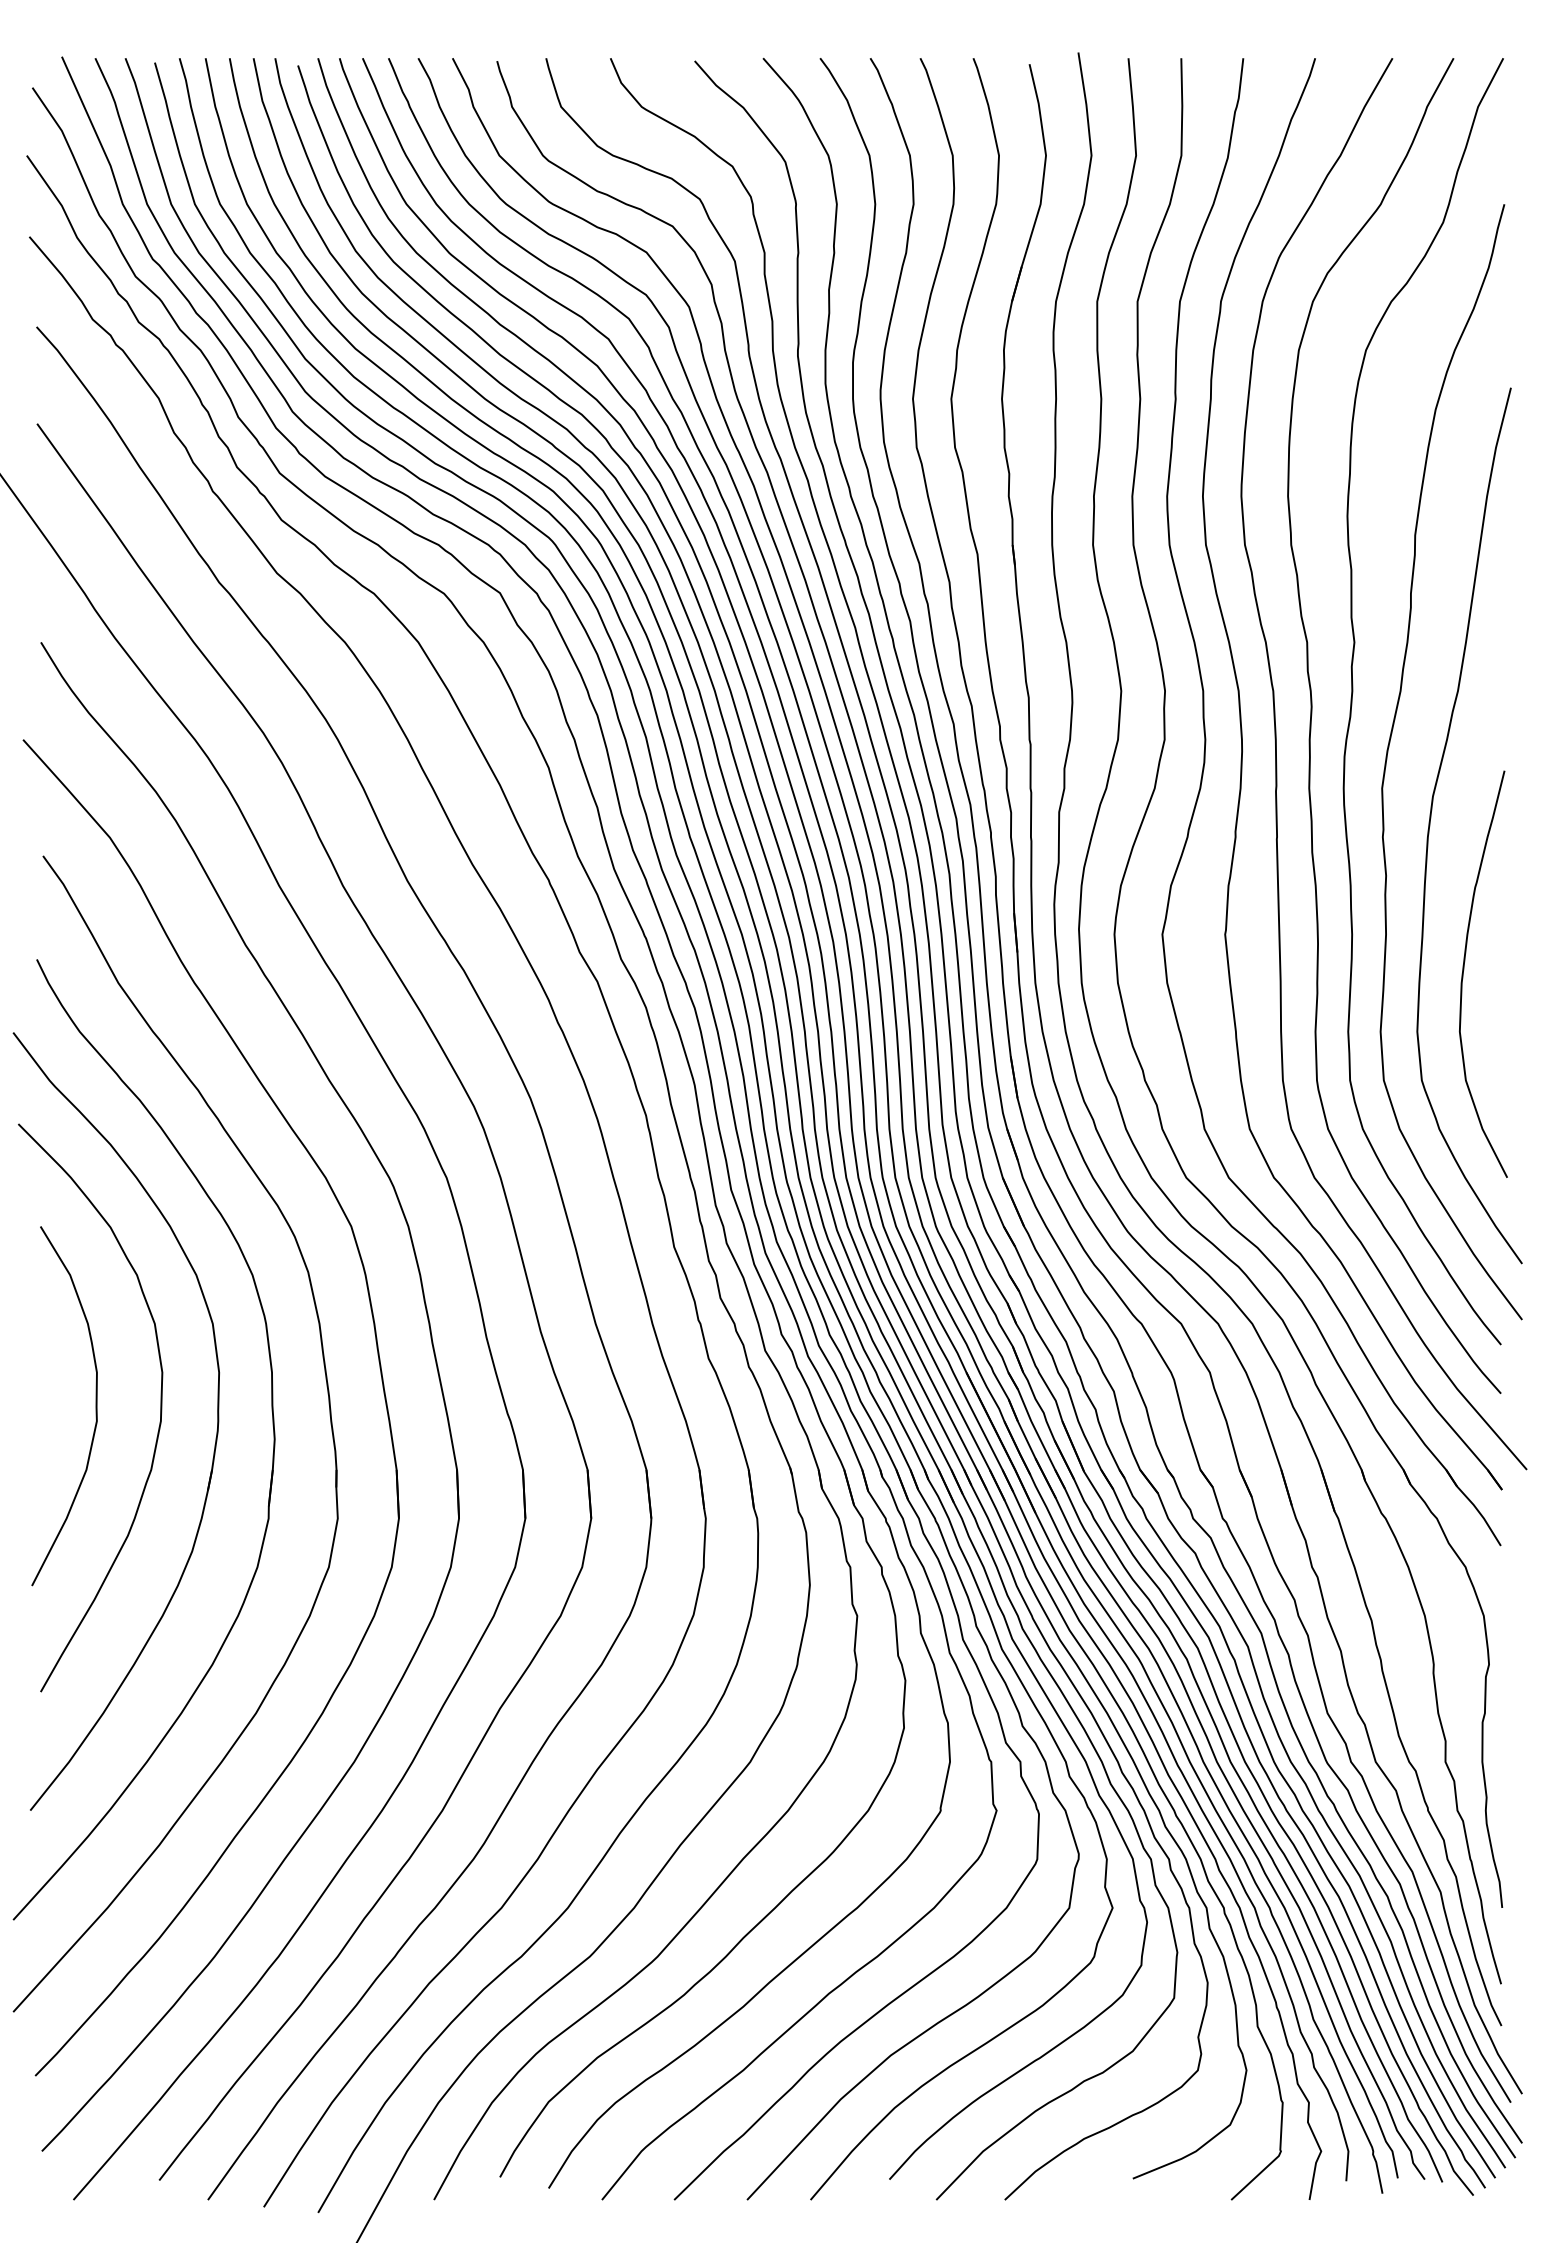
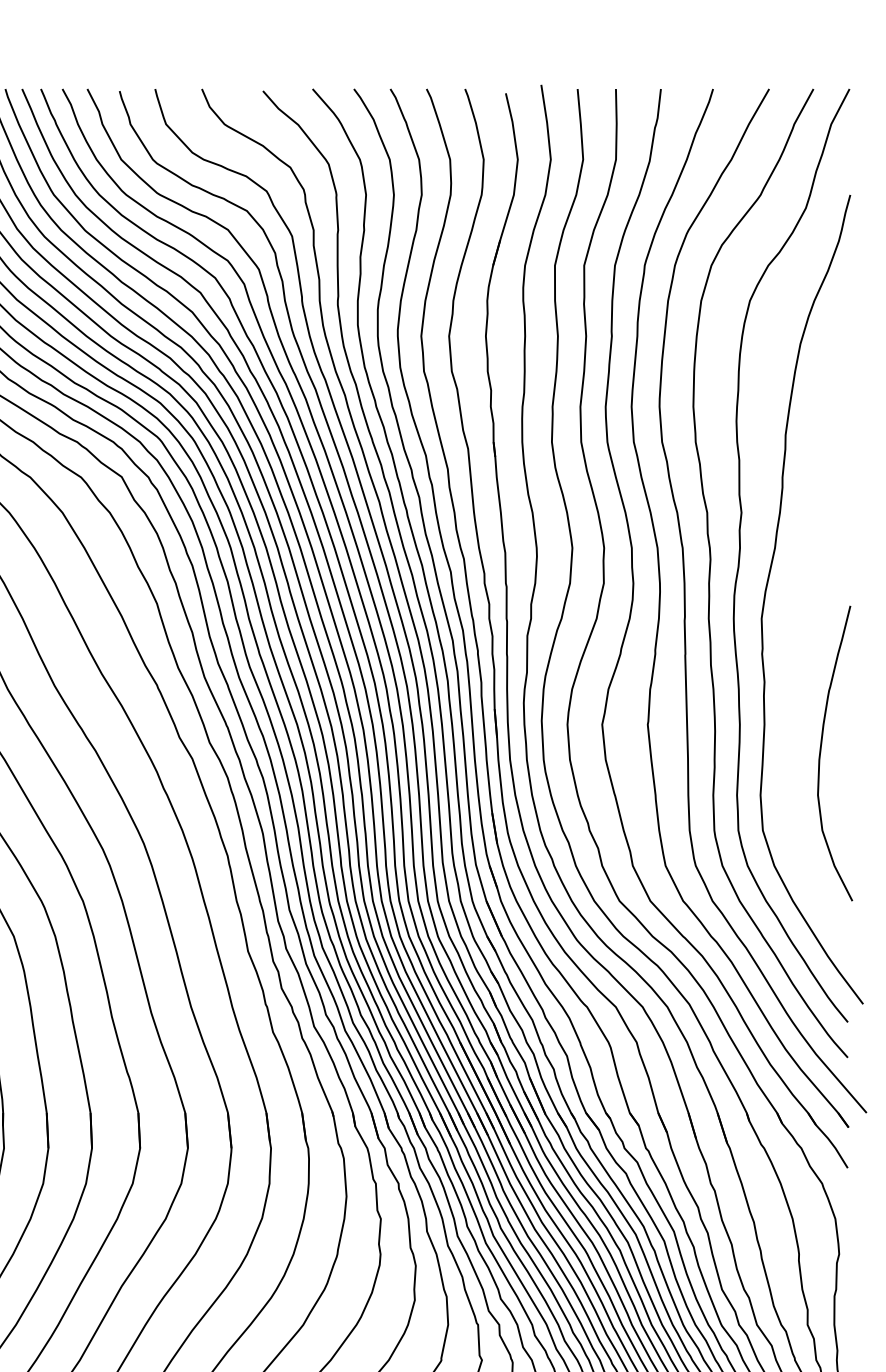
curve: (1431, 818) -> (797, 640), removed

